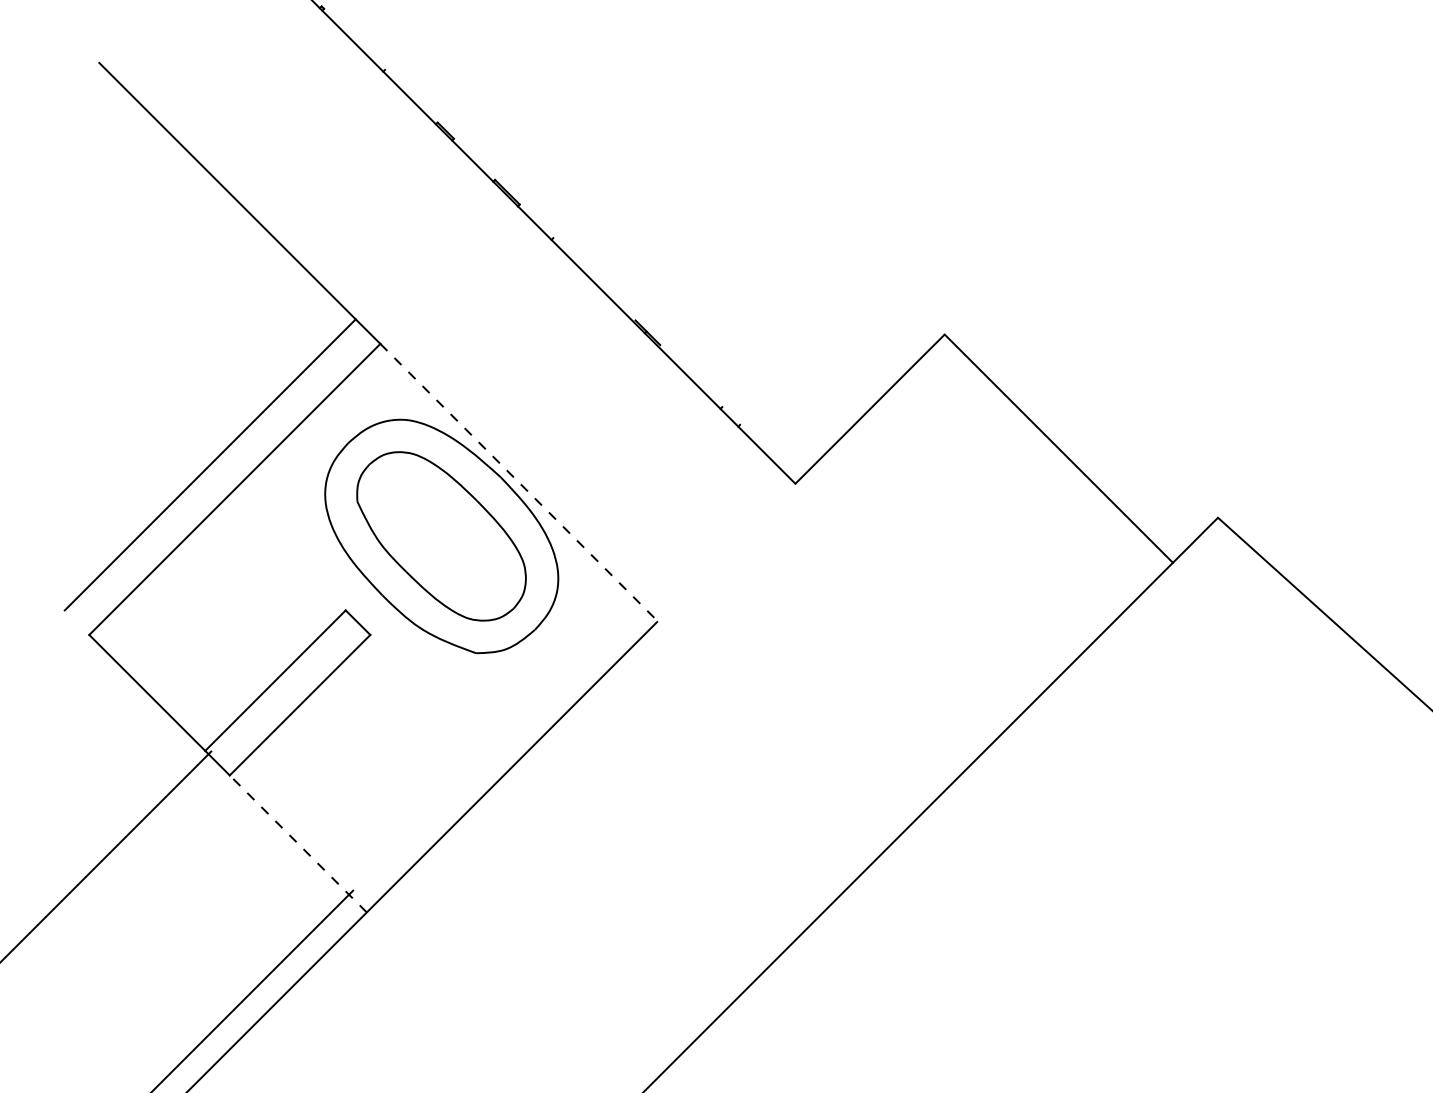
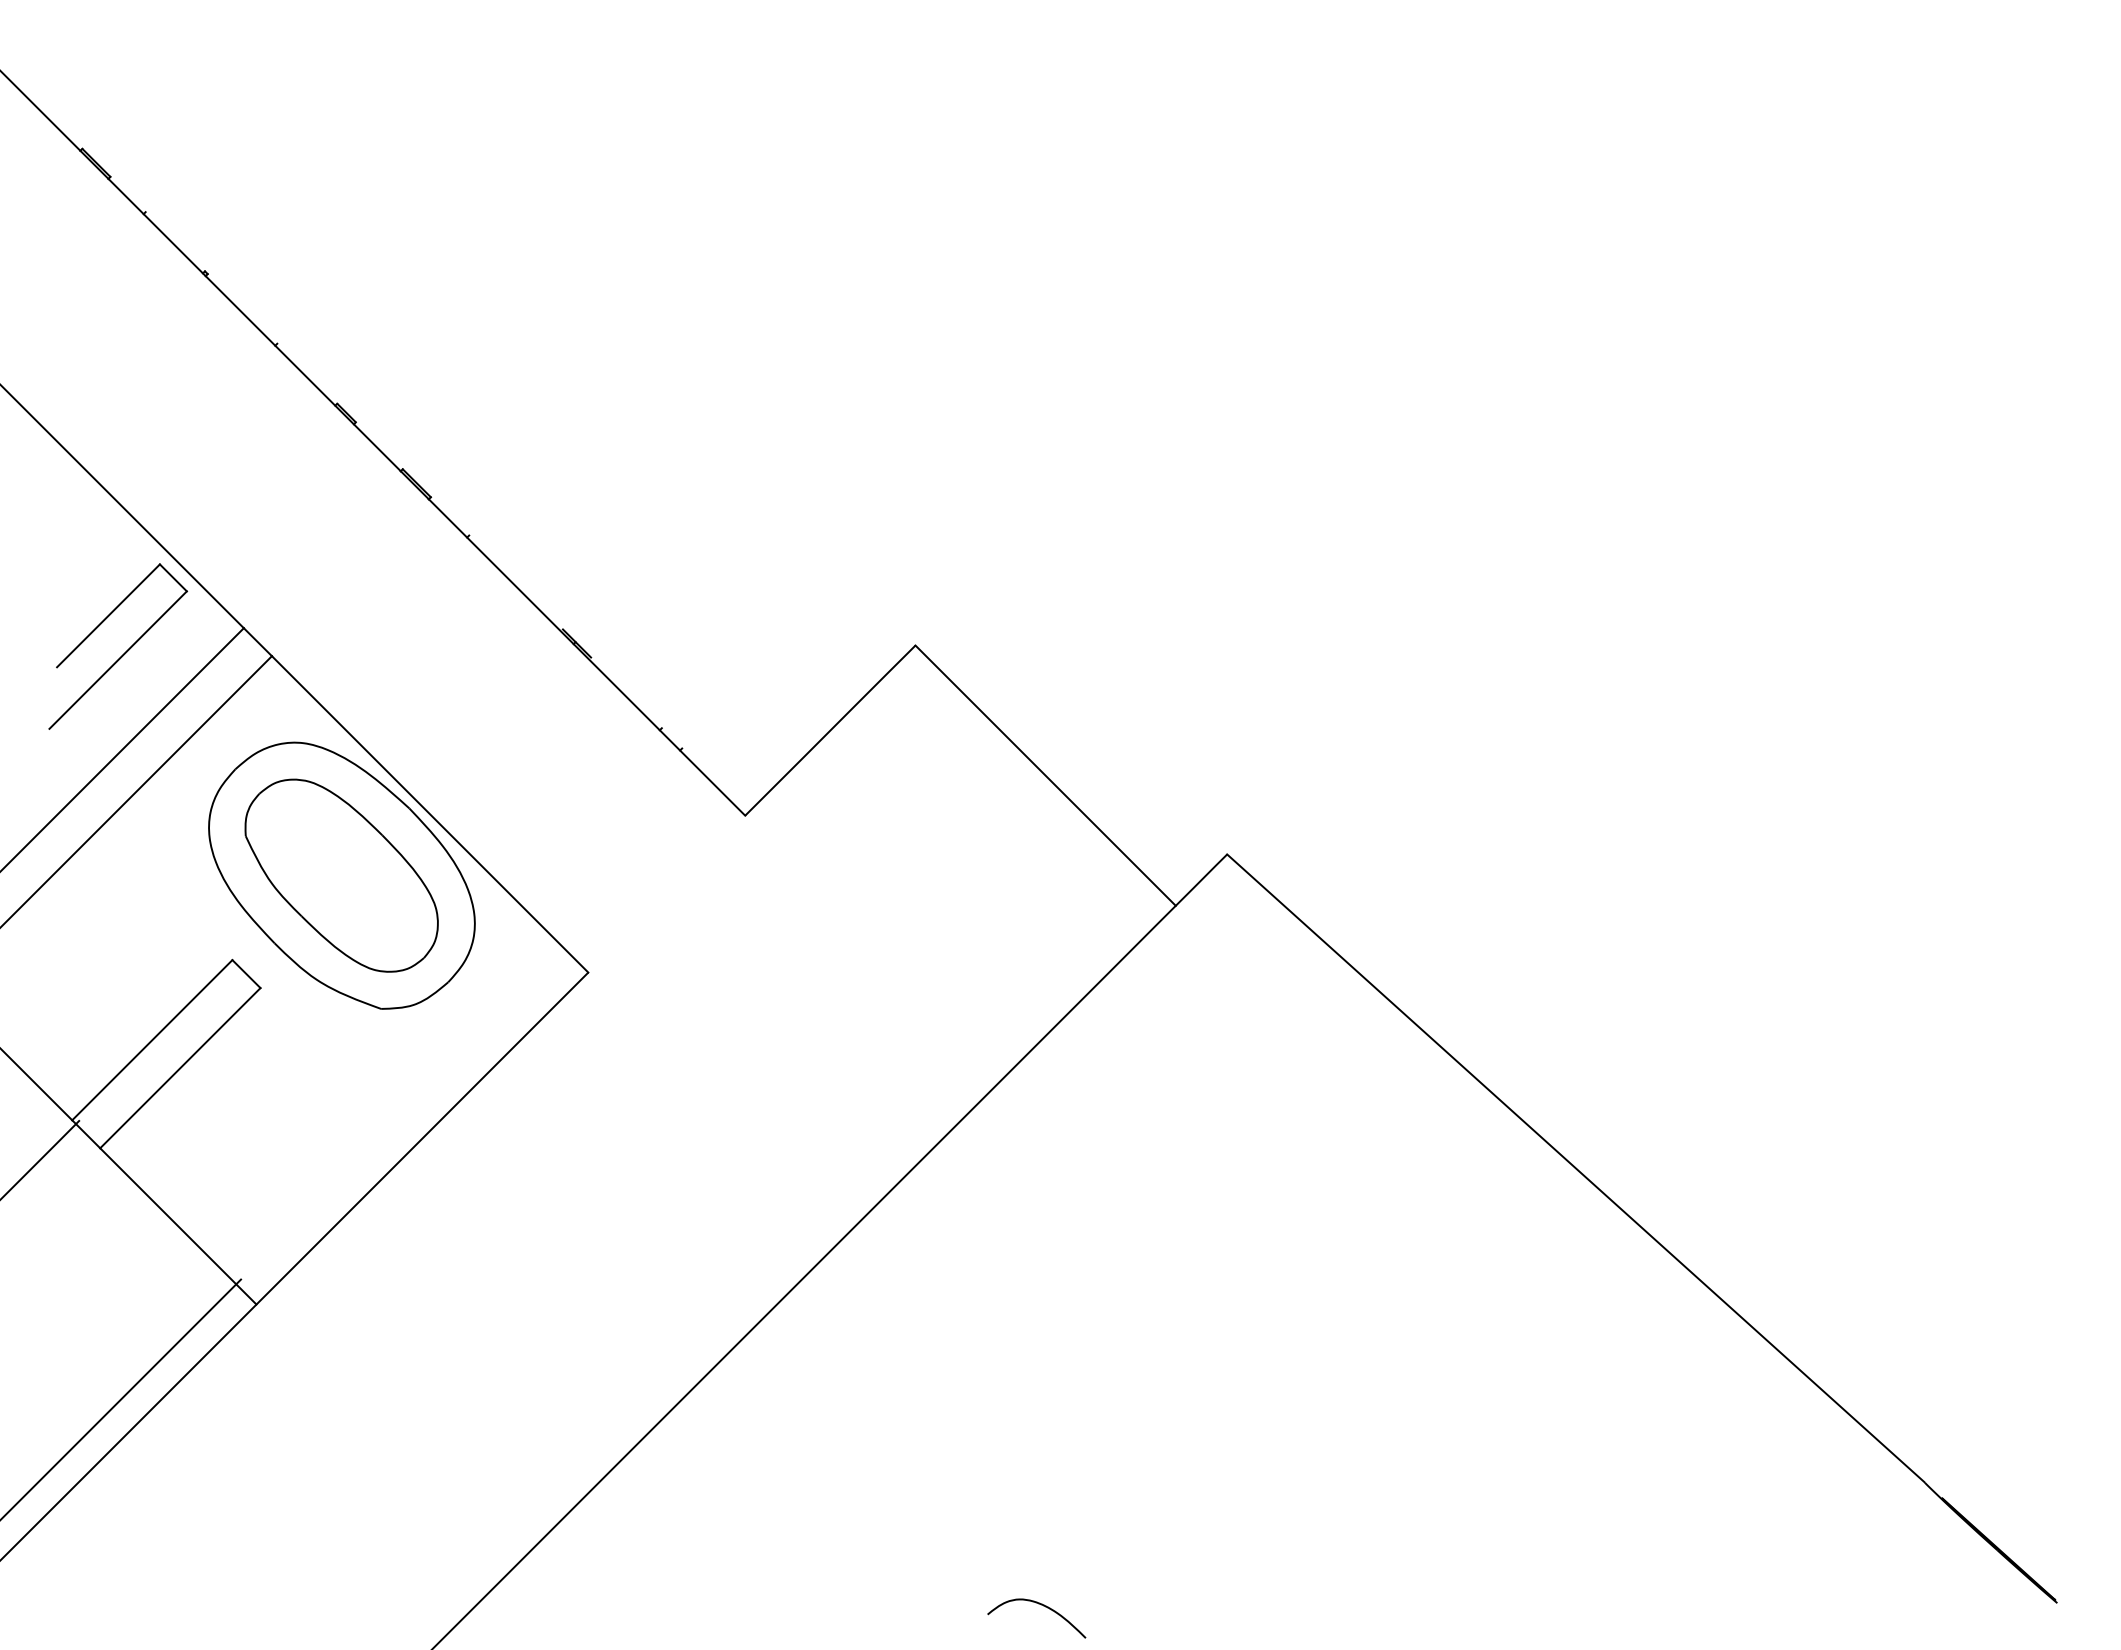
part: (251, 340) -> (124, 652), added
line: (519, 482) -> (430, 814), dashed -> solid
line: (297, 844) -> (177, 1226), dashed -> solid

